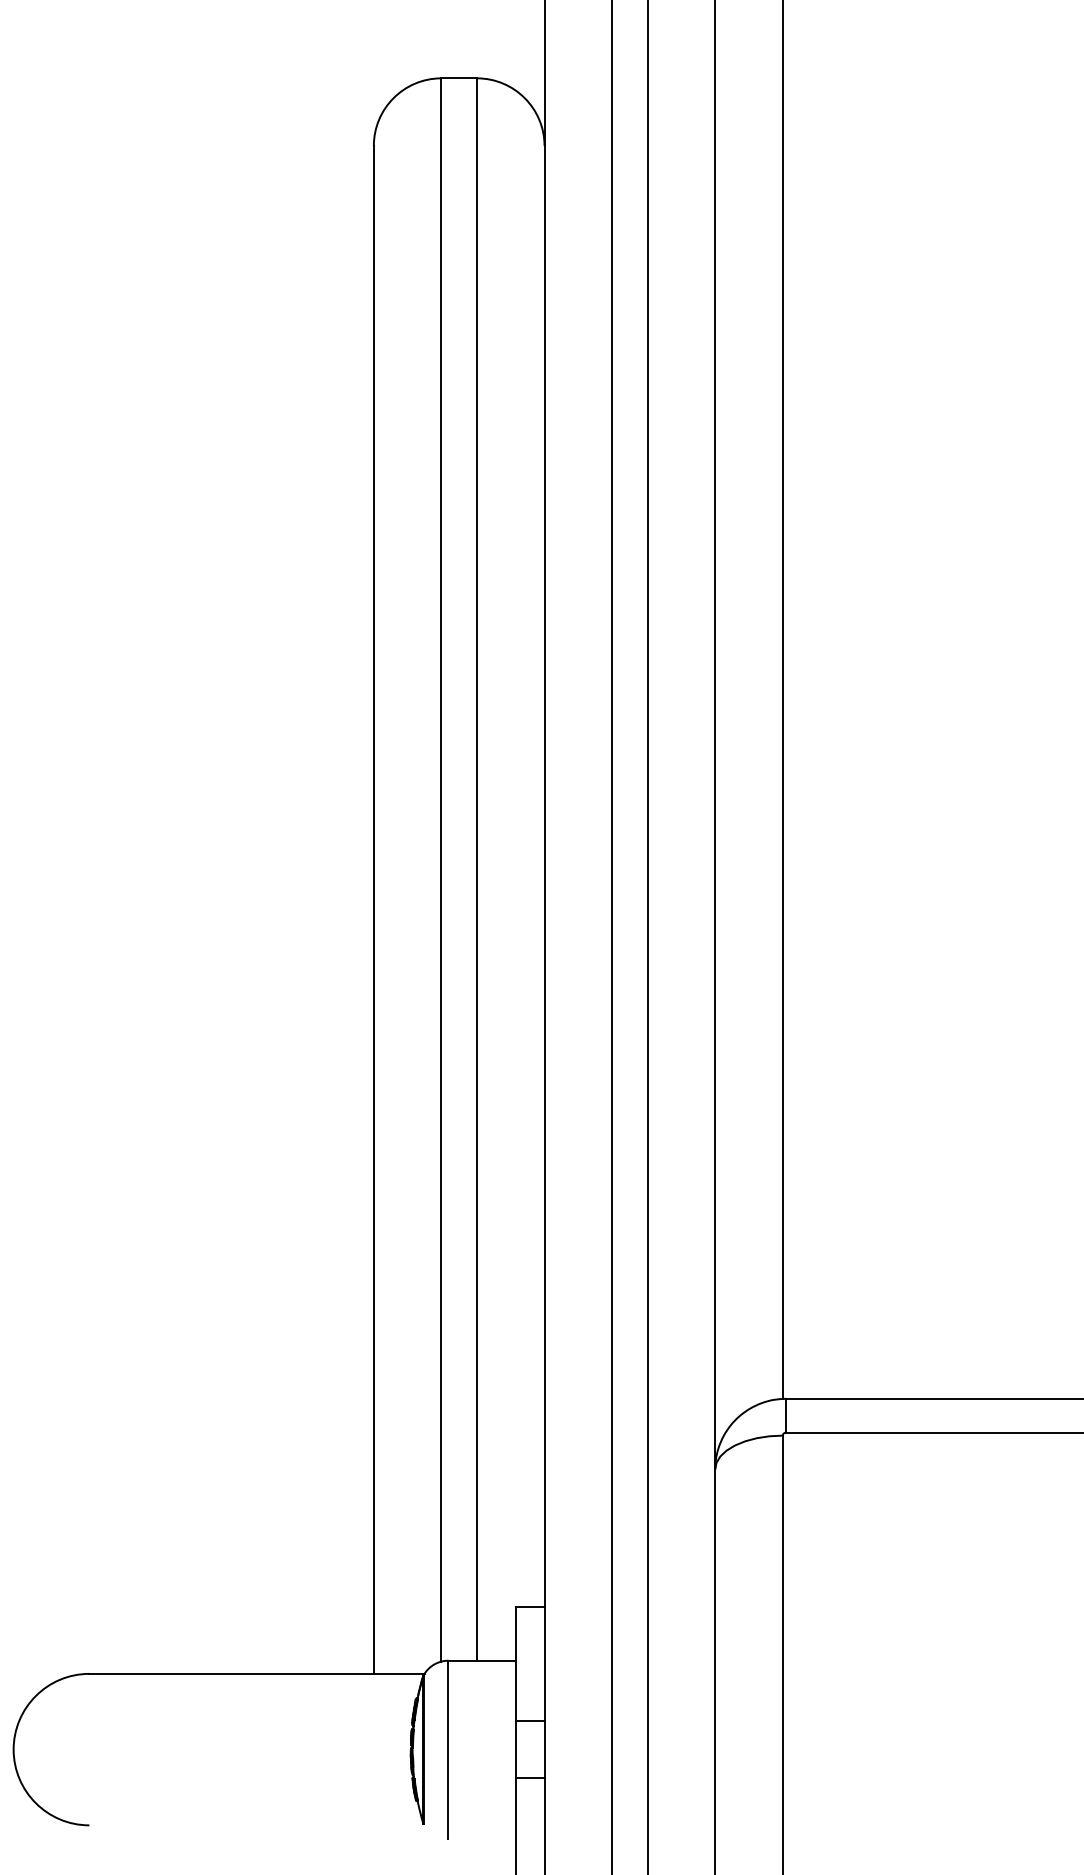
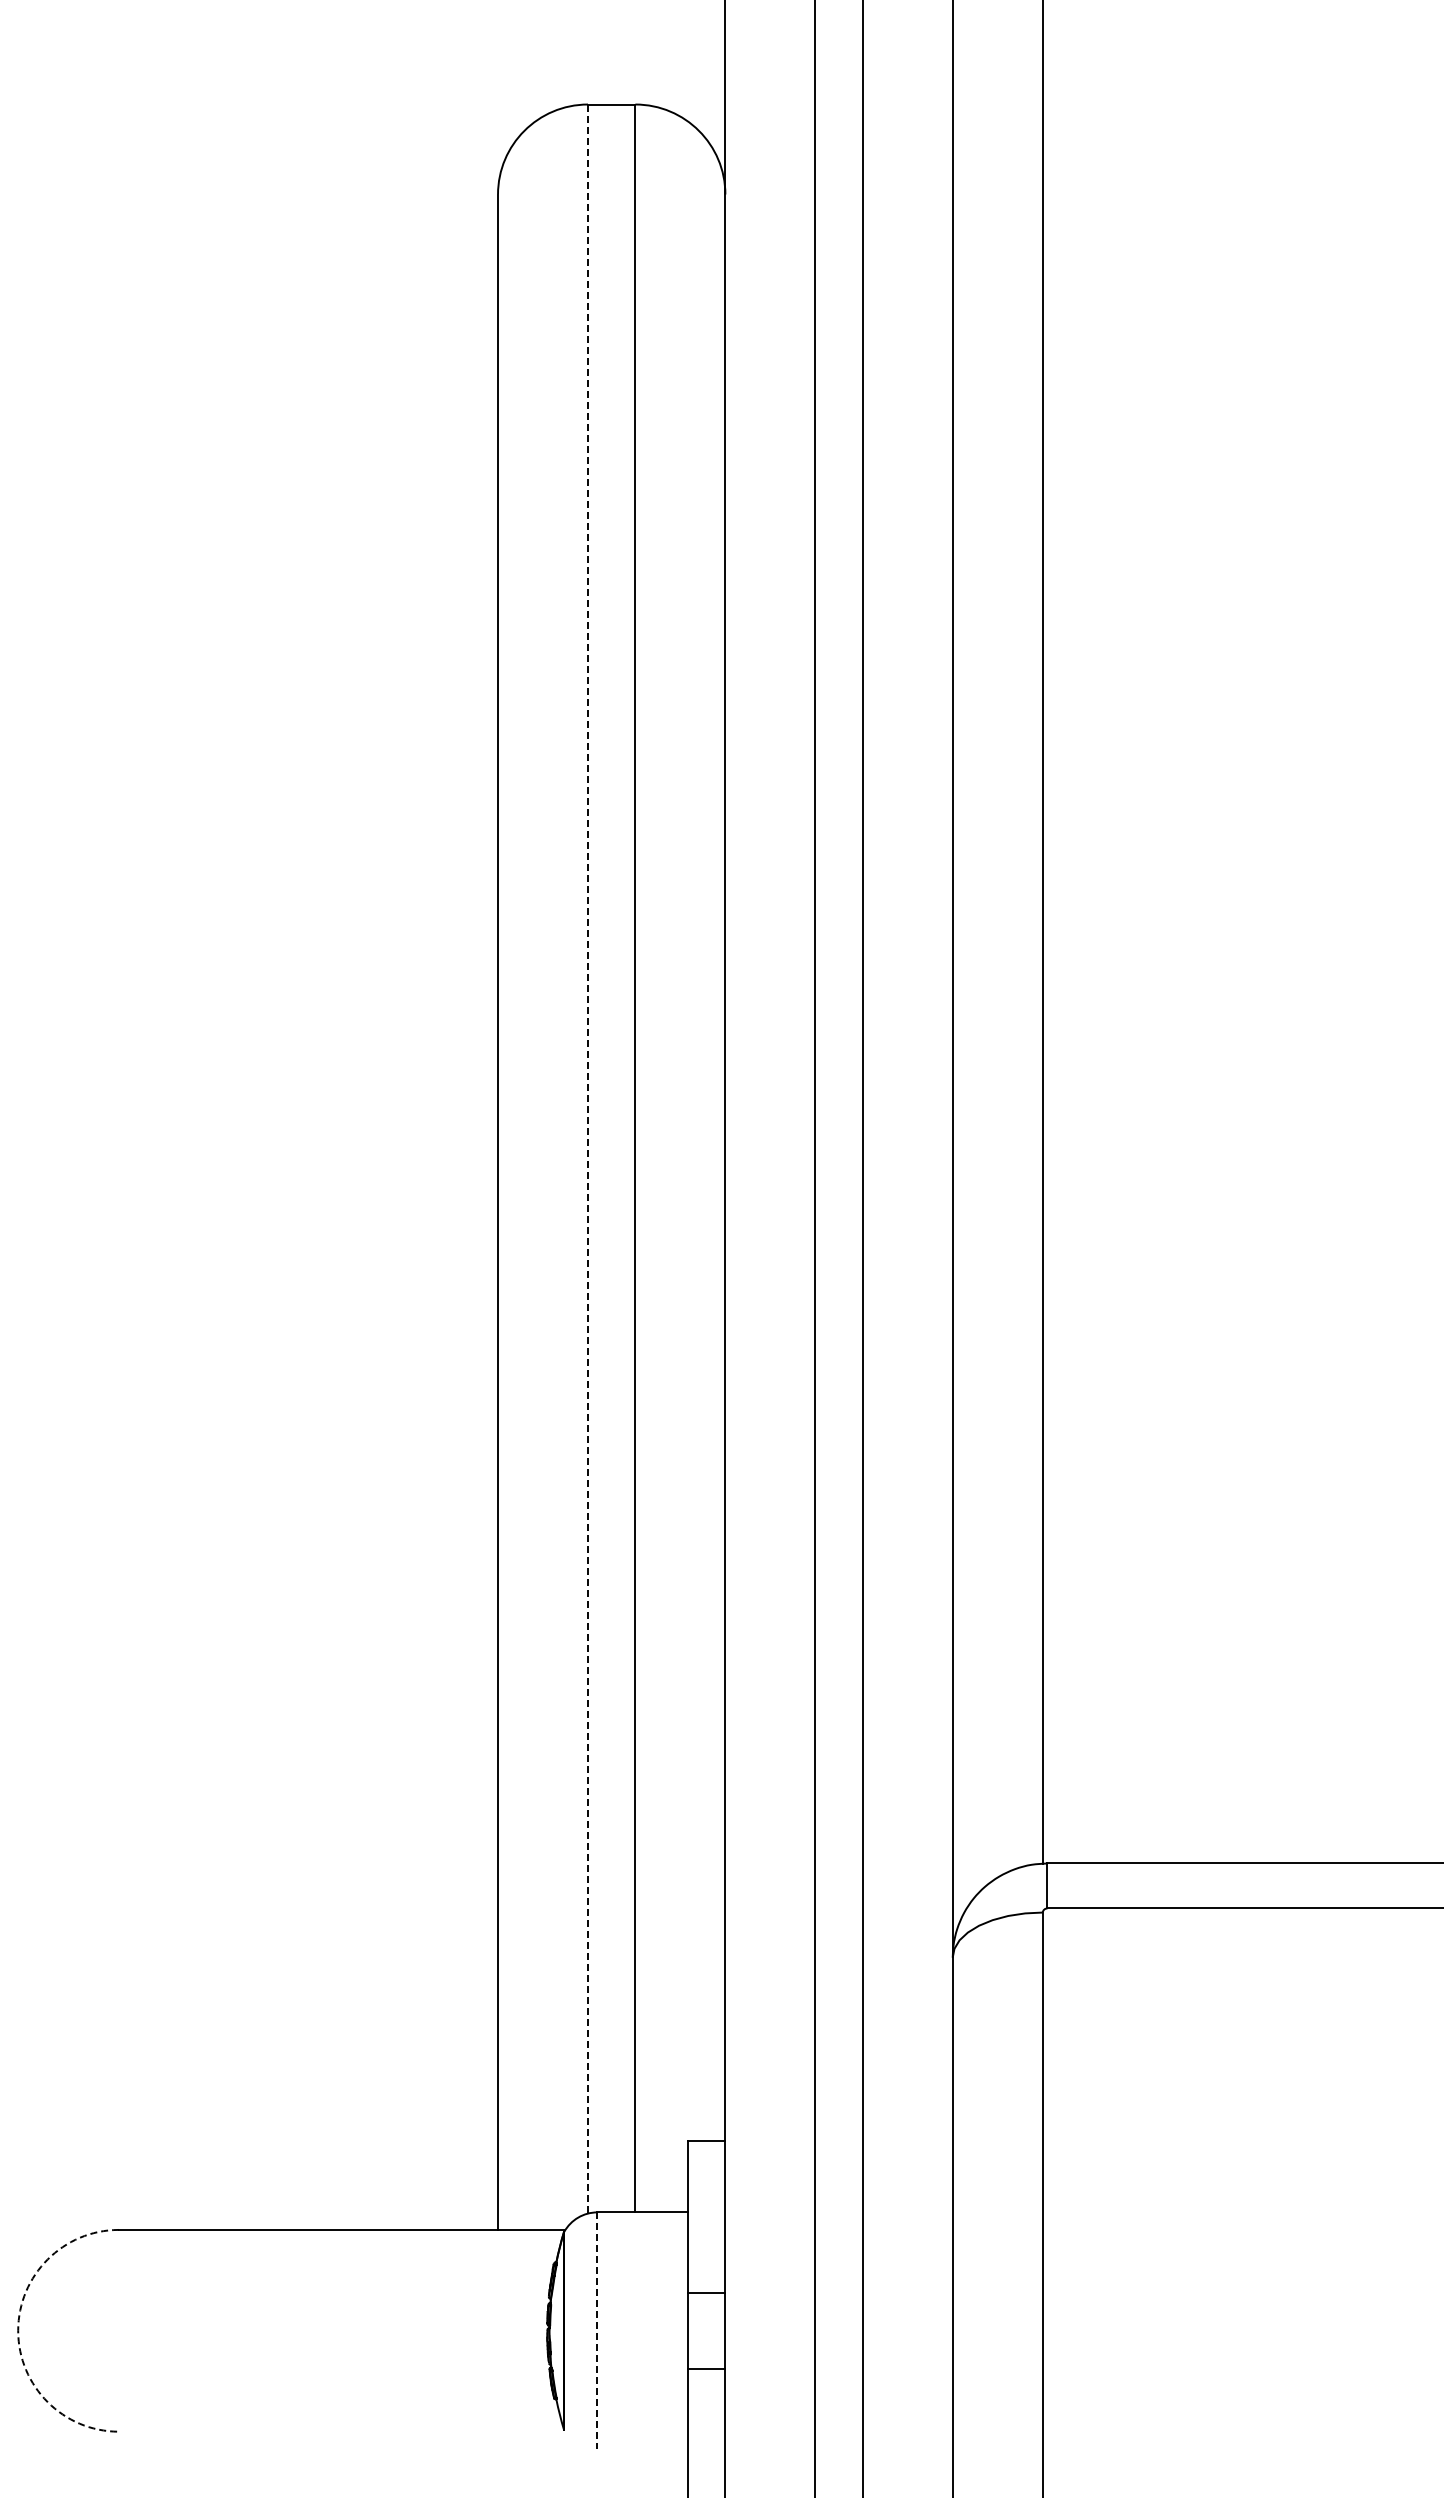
line: (441, 870) -> (588, 1159), solid -> dashed
arc: (13, 1749) -> (18, 2330), solid -> dashed
line: (448, 1750) -> (597, 2331), solid -> dashed

